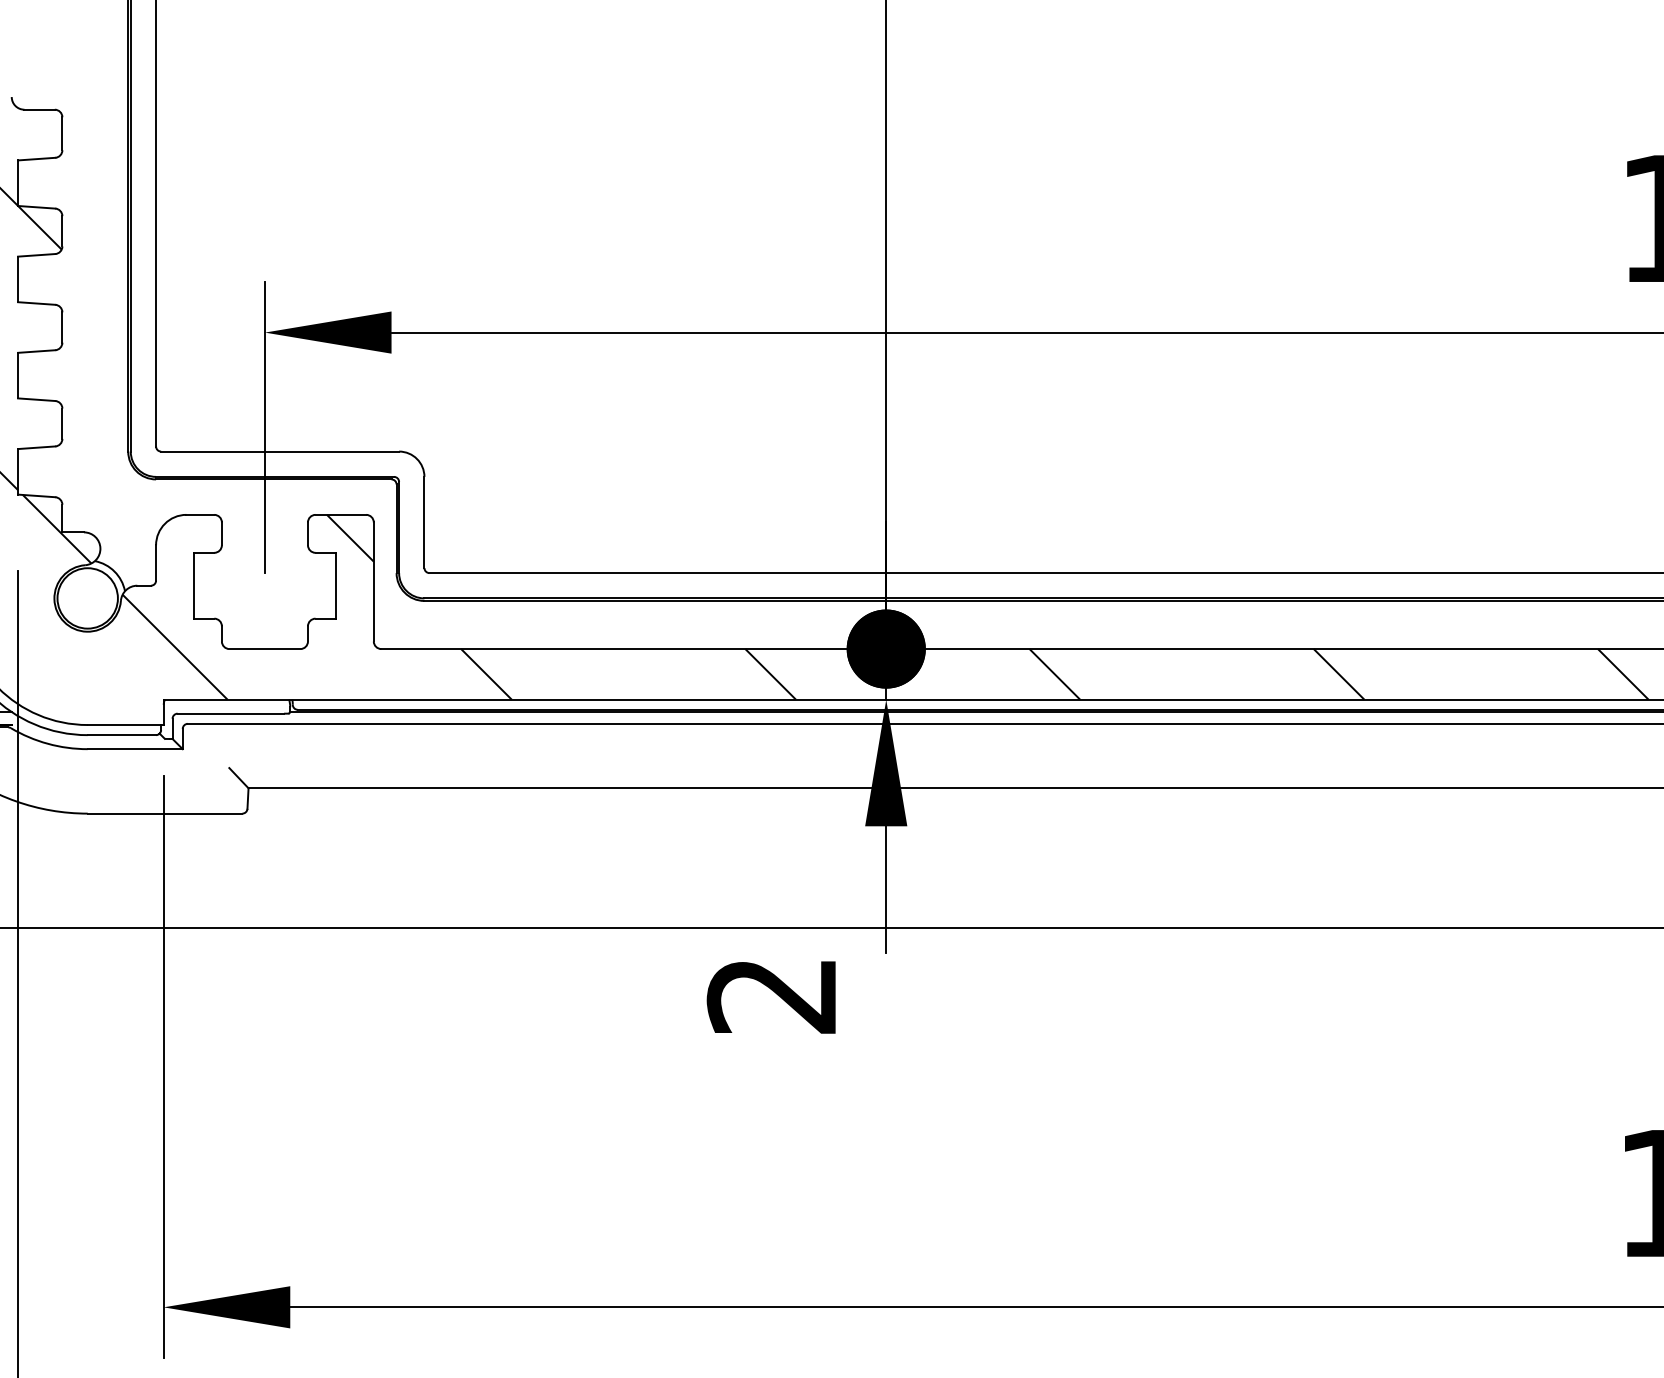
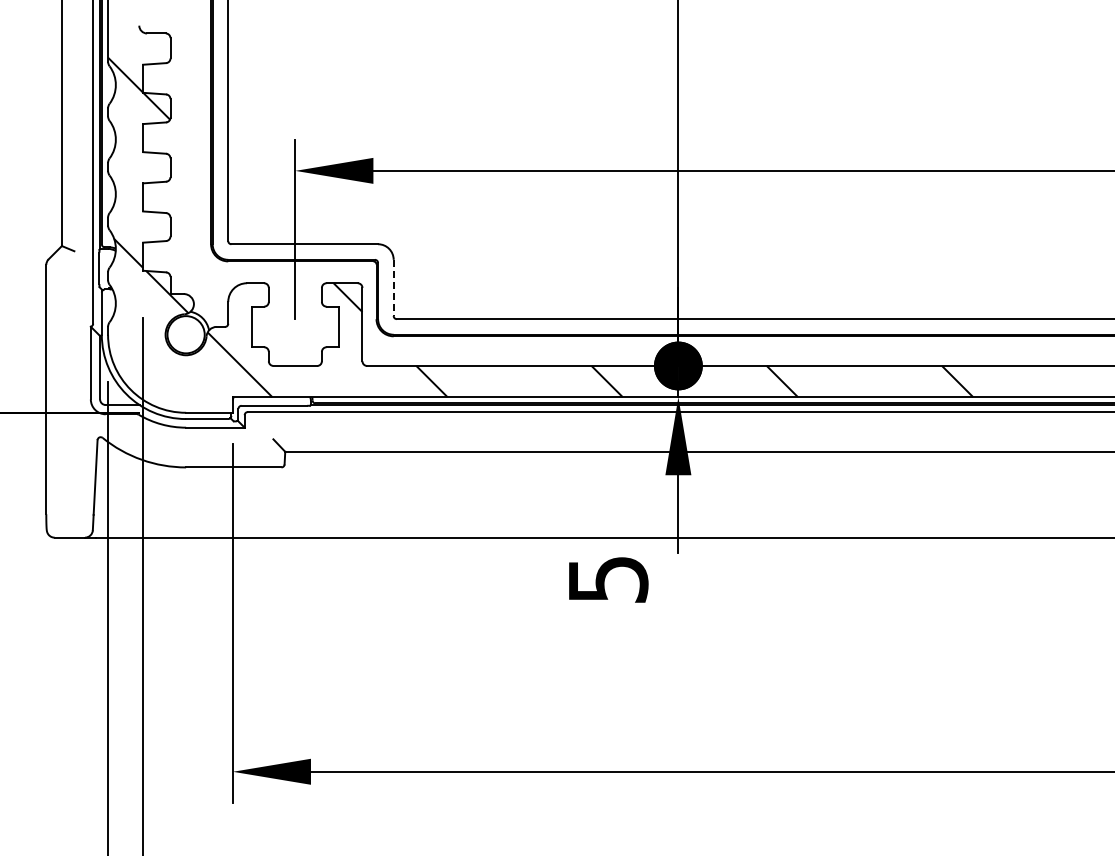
line: (424, 523) -> (393, 288), solid -> dashed
text: (771, 997) -> (607, 580), 2 -> 5

